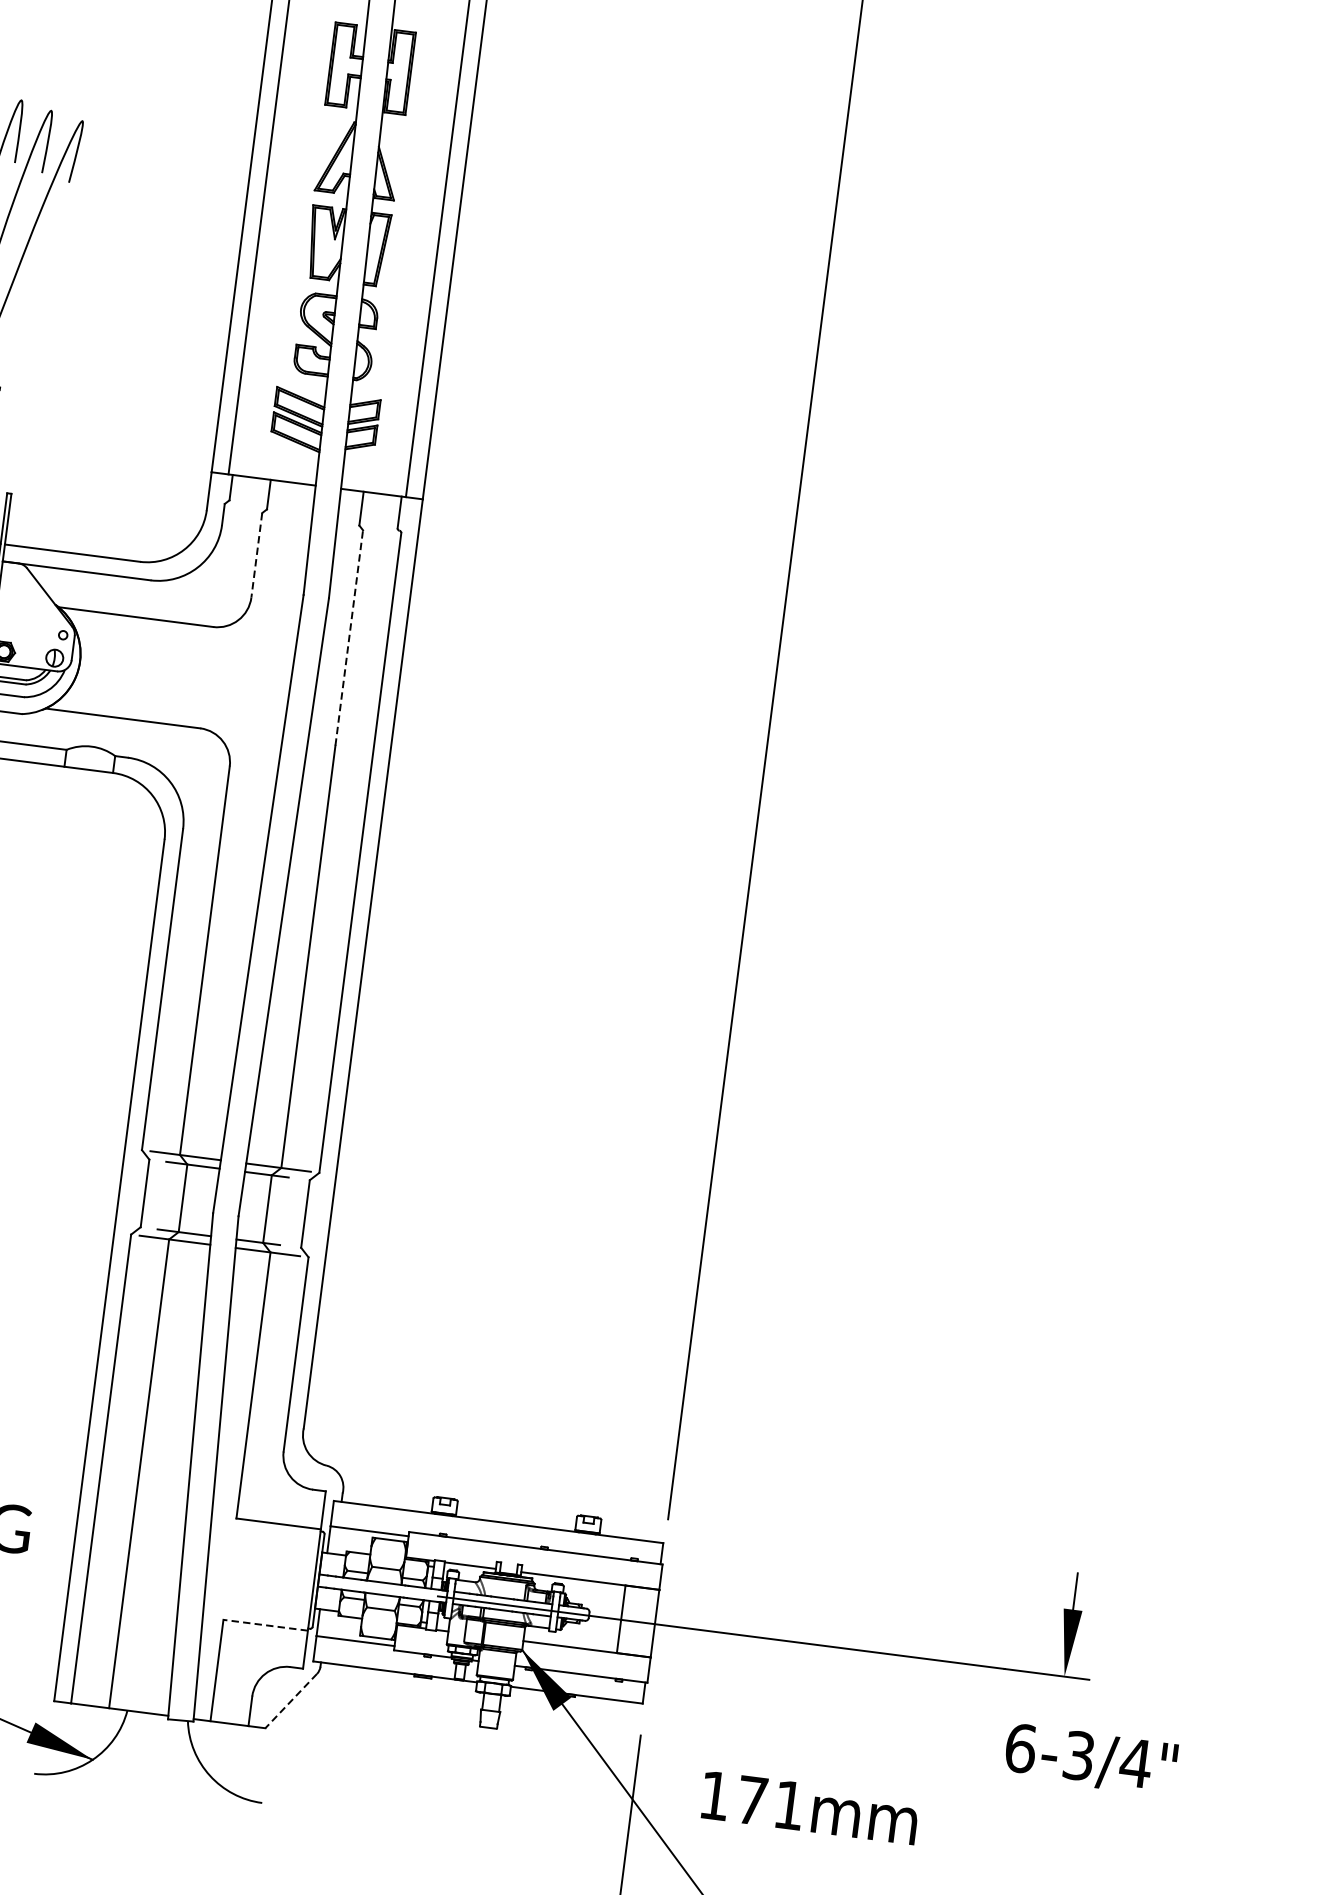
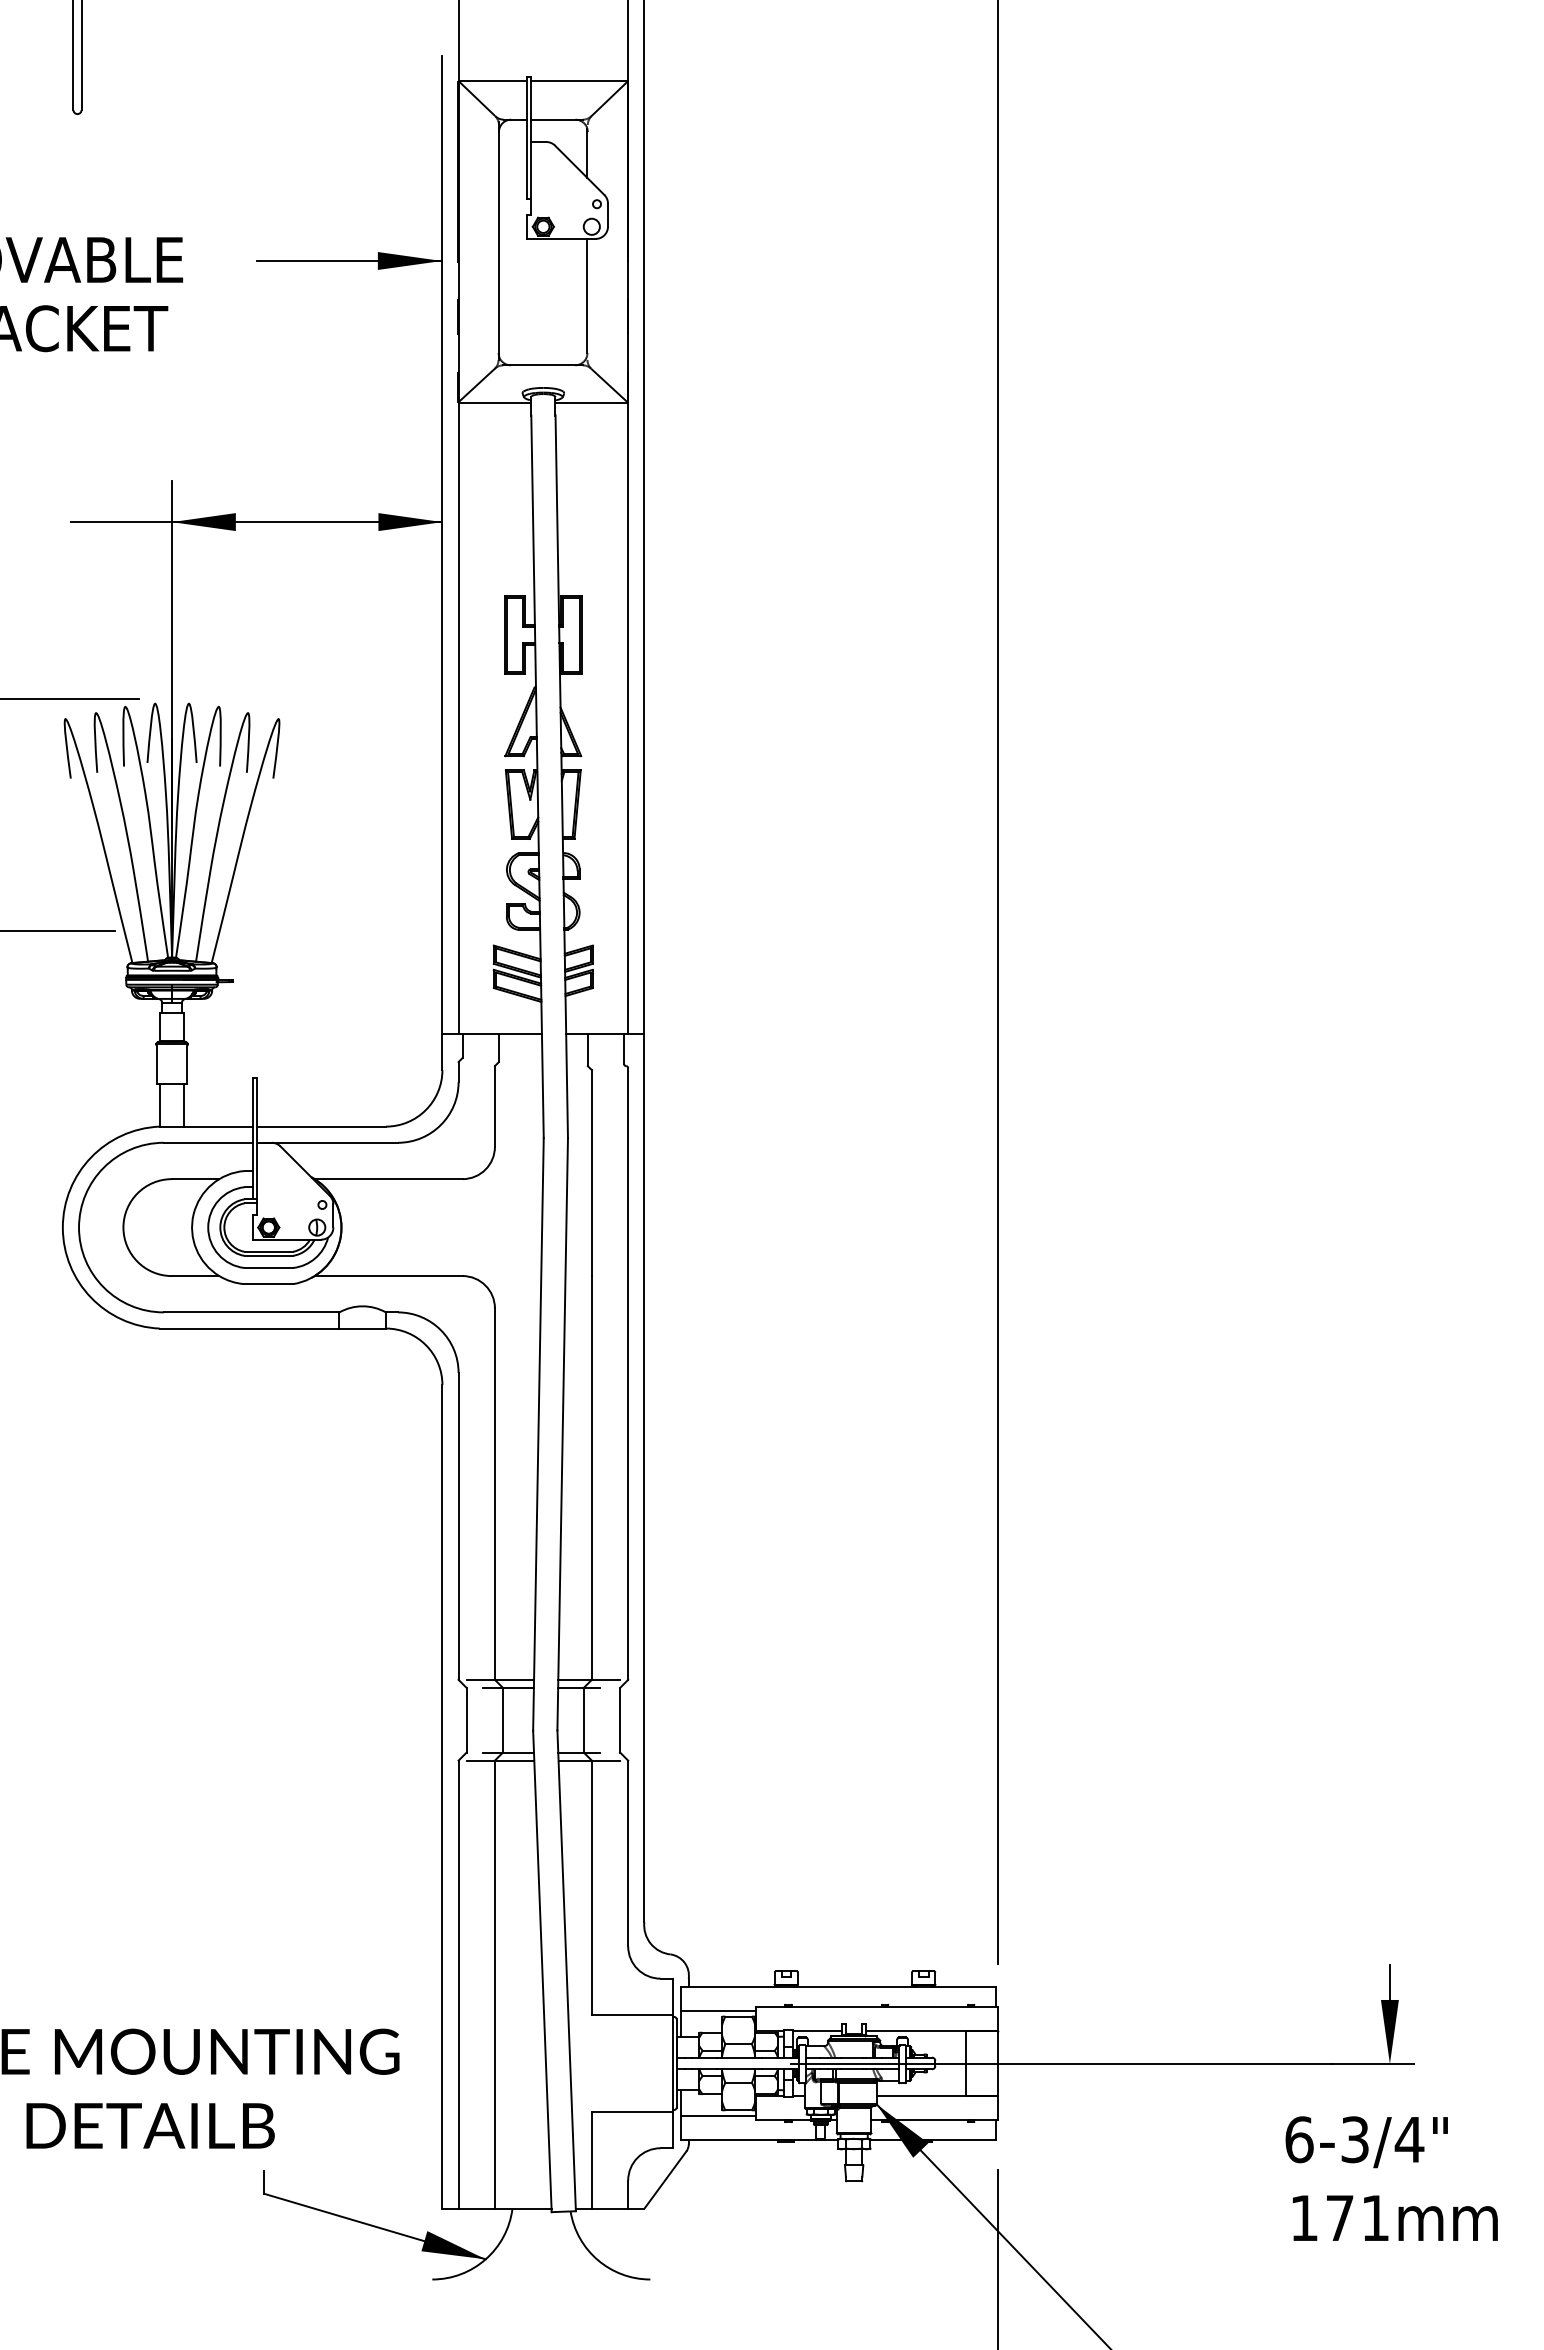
line: (256, 555) -> (494, 1106), dashed -> solid
line: (348, 638) -> (591, 1173), dashed -> solid
line: (264, 1624) -> (631, 2111), dashed -> solid
line: (291, 1701) -> (665, 2180), dashed -> solid
text: (1090, 1760) -> (1366, 2142), moved
text: (810, 1807) -> (1395, 2217), moved

